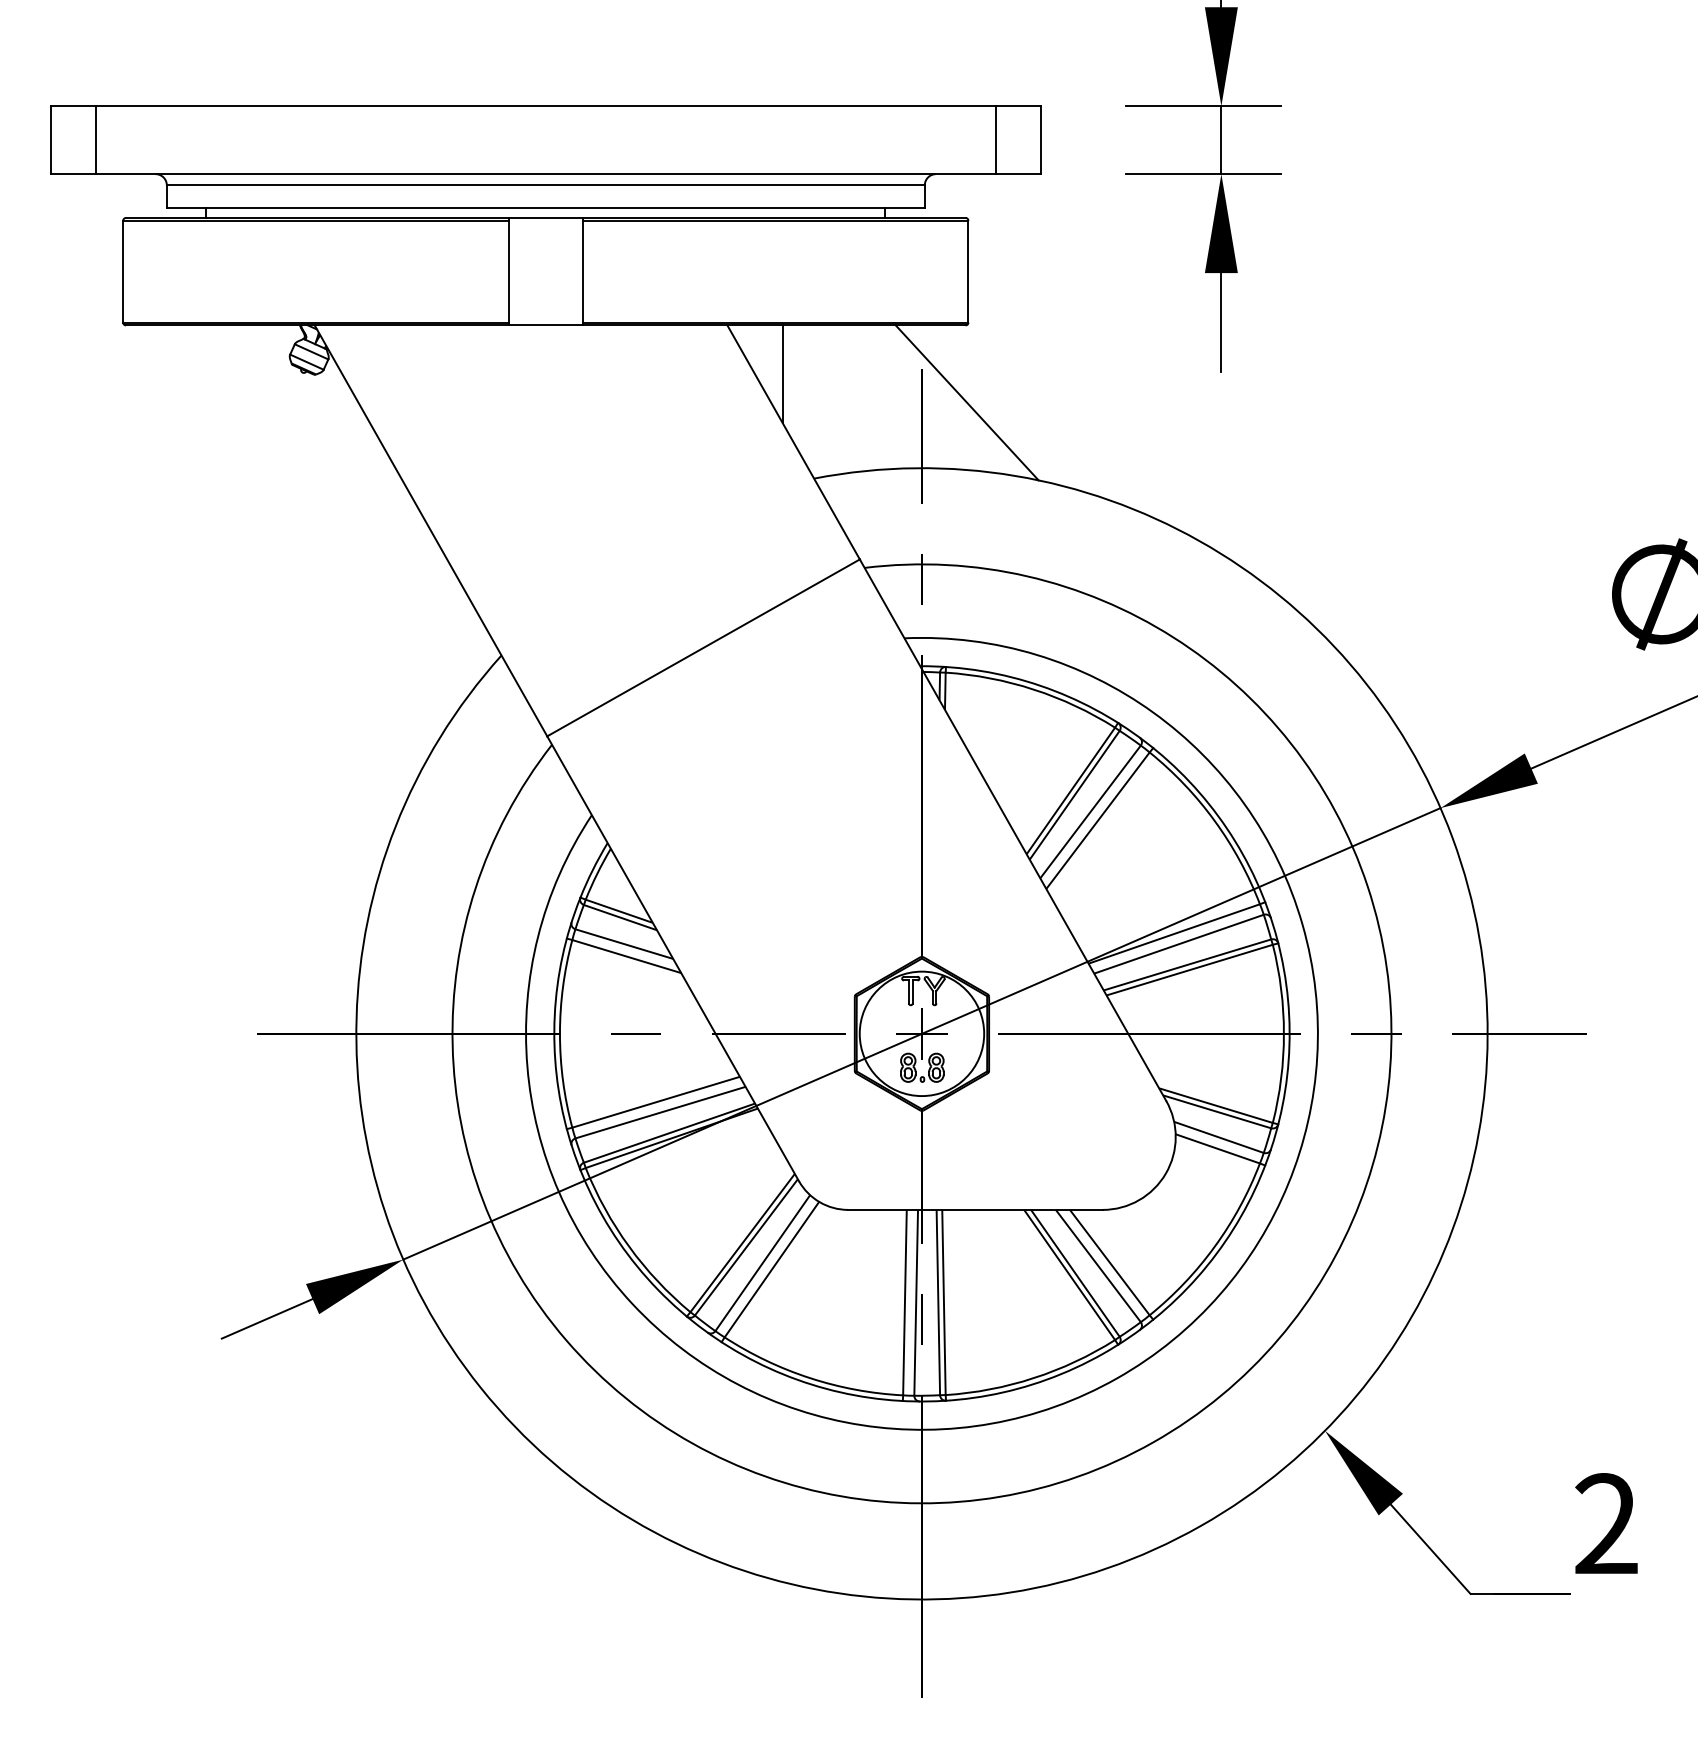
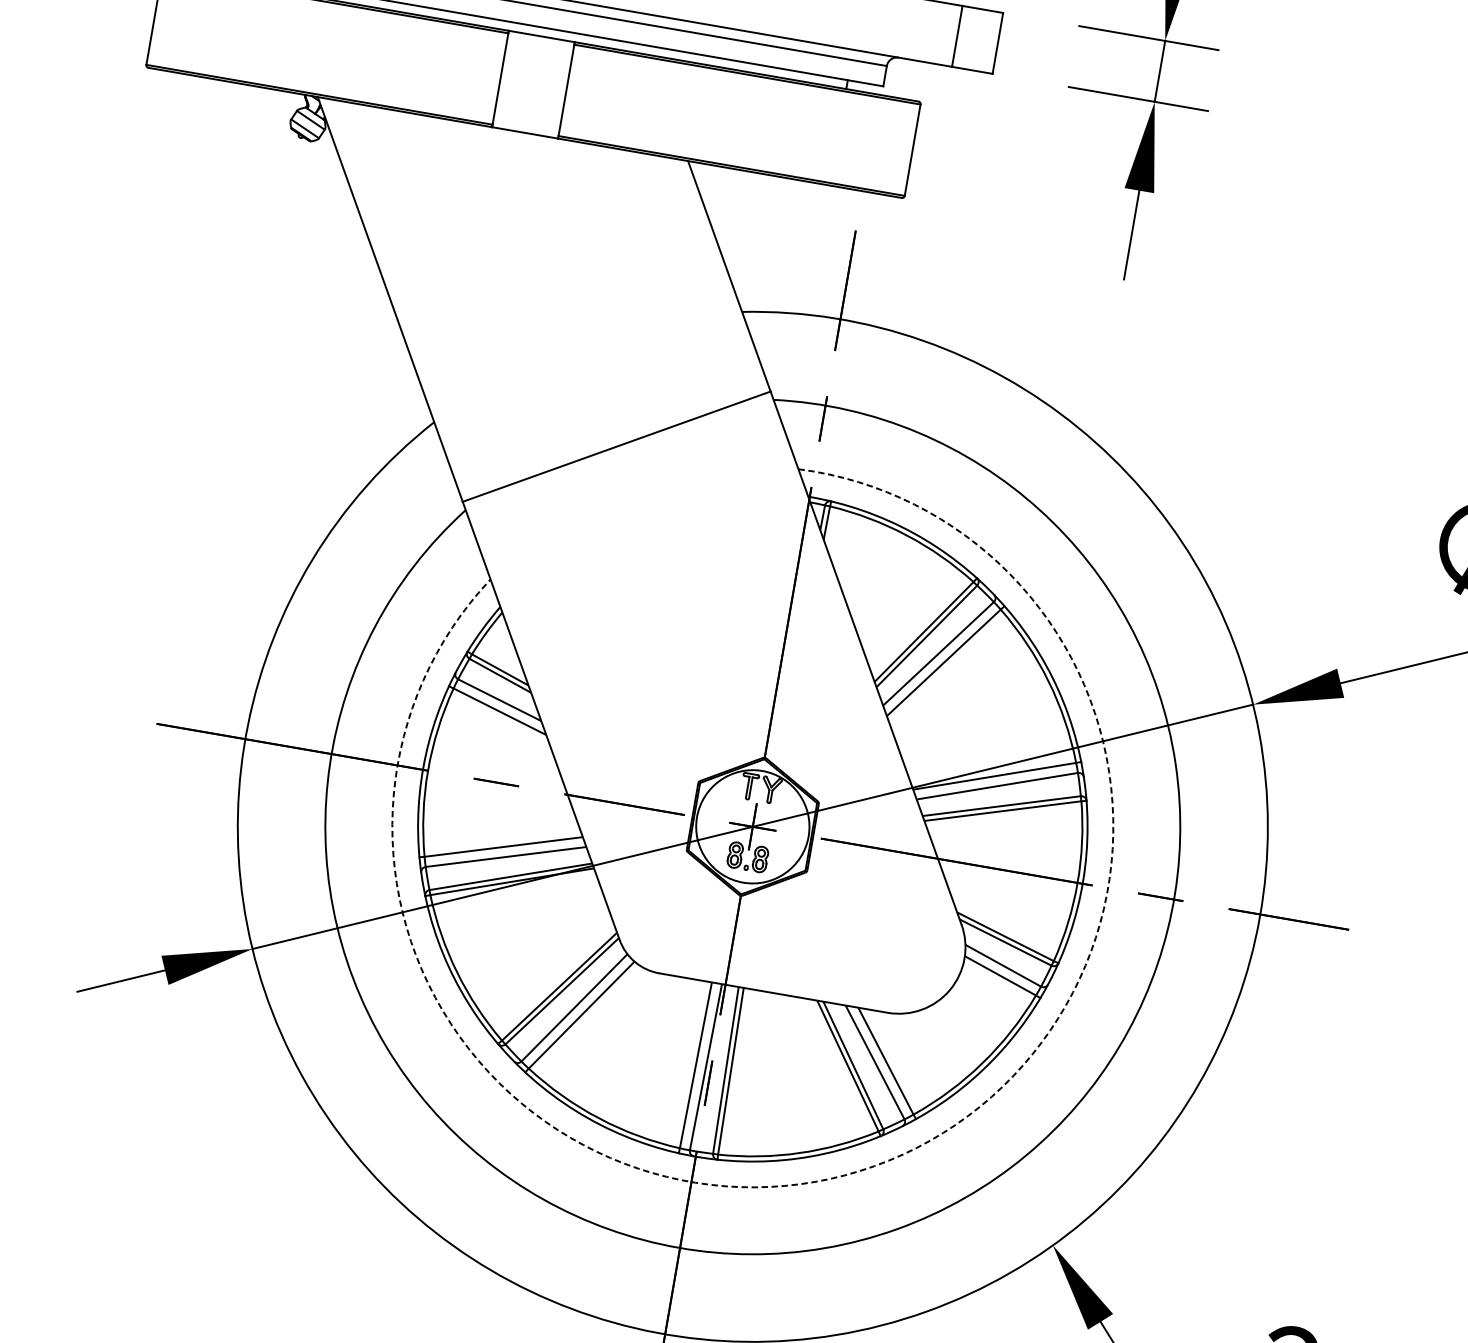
line: (782, 374) -> (729, 213), removed
line: (966, 402) -> (890, 267), removed
arc: (1116, 1378) -> (873, 1166), solid -> dashed

